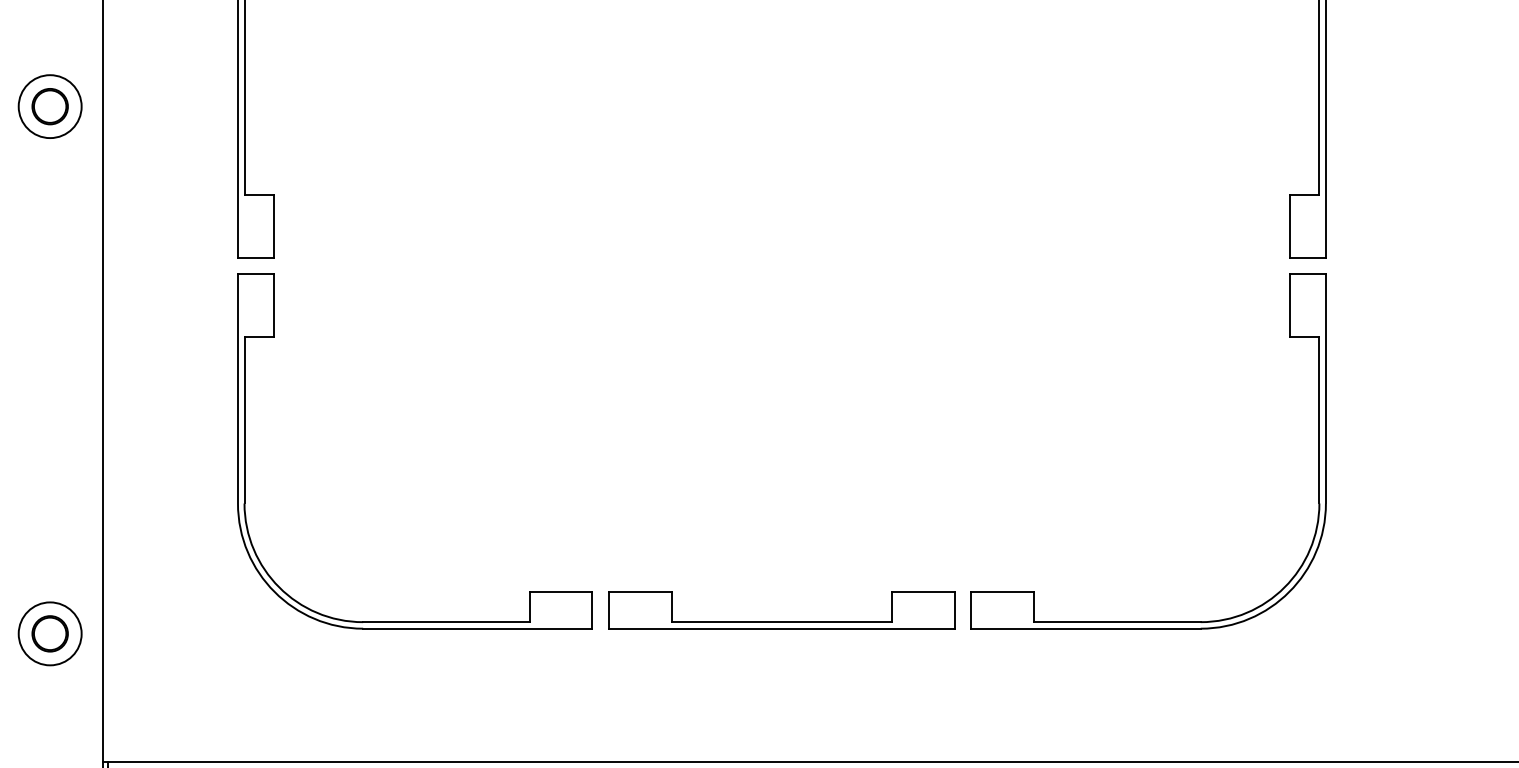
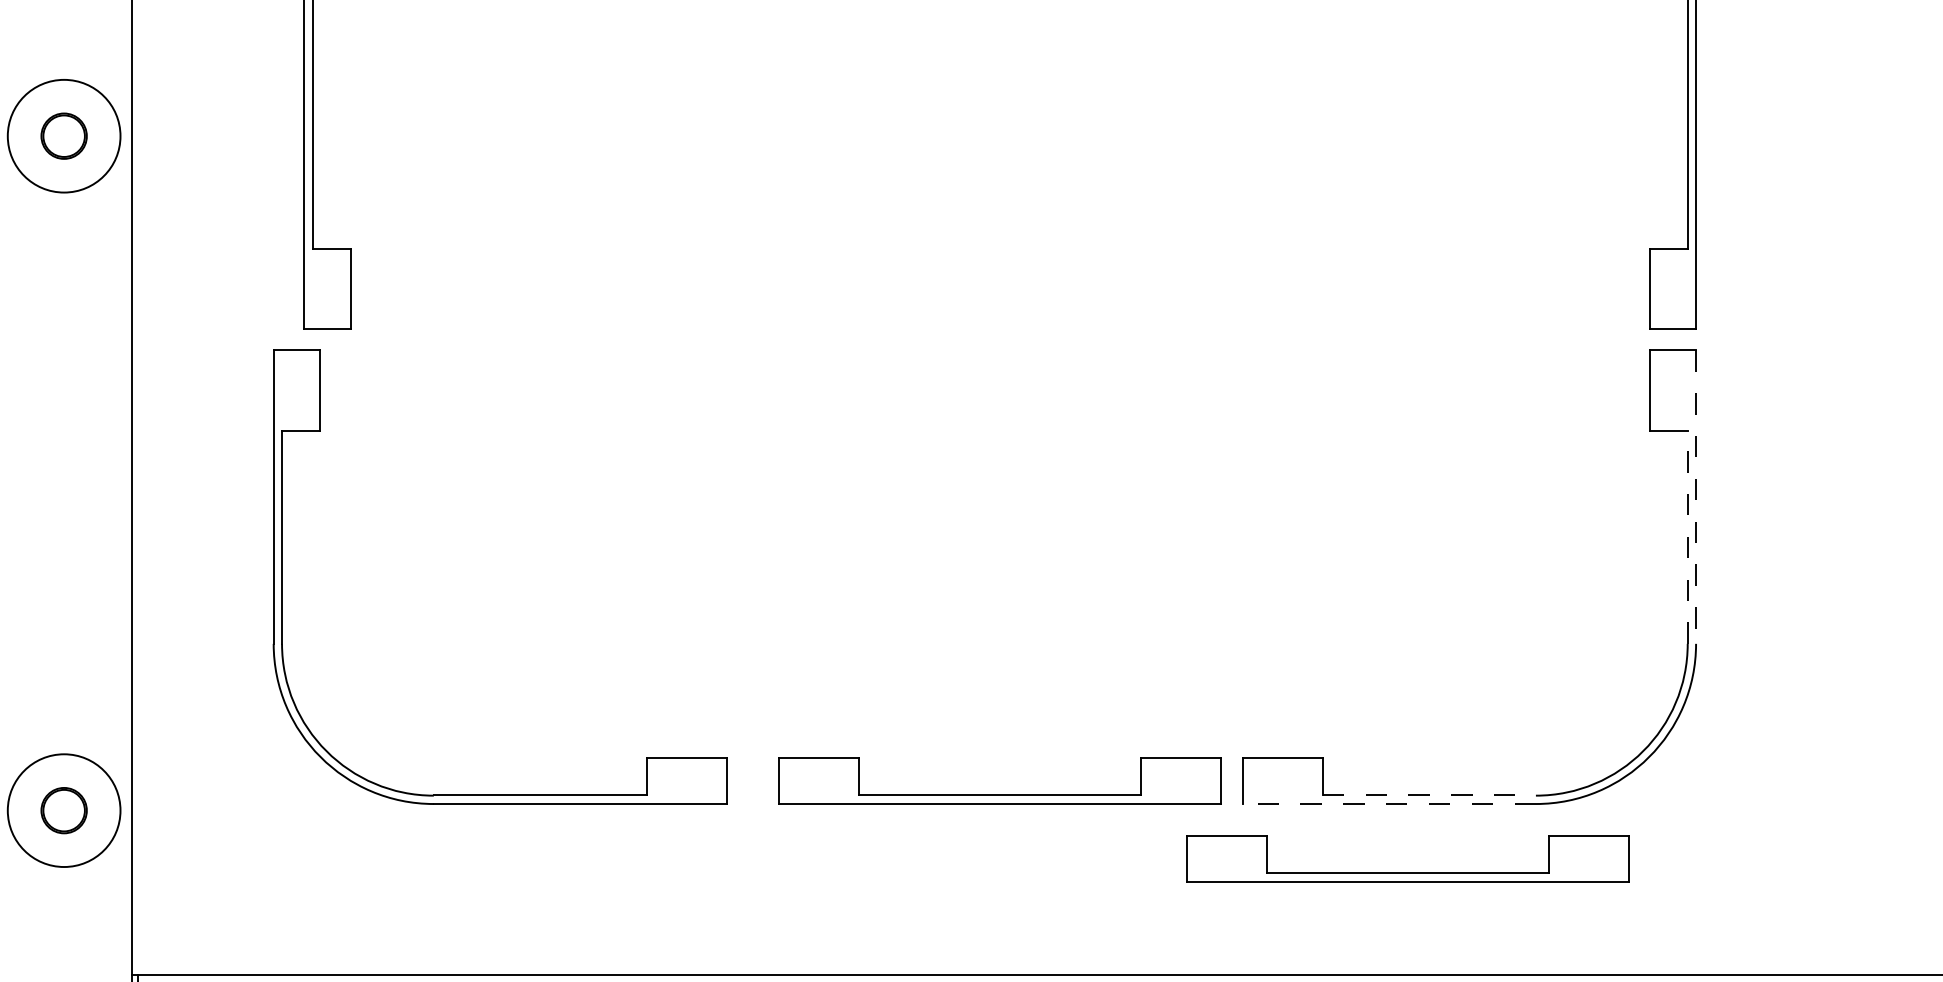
circle: (49, 106) -> (63, 136), size x1.4
line: (1325, 388) -> (1695, 496), solid -> dashed
line: (1319, 419) -> (1687, 536), solid -> dashed
part: (245, 451) -> (283, 577), moved
line: (1117, 622) -> (1429, 796), solid -> dashed
line: (1086, 628) -> (1389, 803), solid -> dashed
circle: (49, 633) -> (63, 810), size x1.4
part: (1100, 682) -> (1407, 872), added

